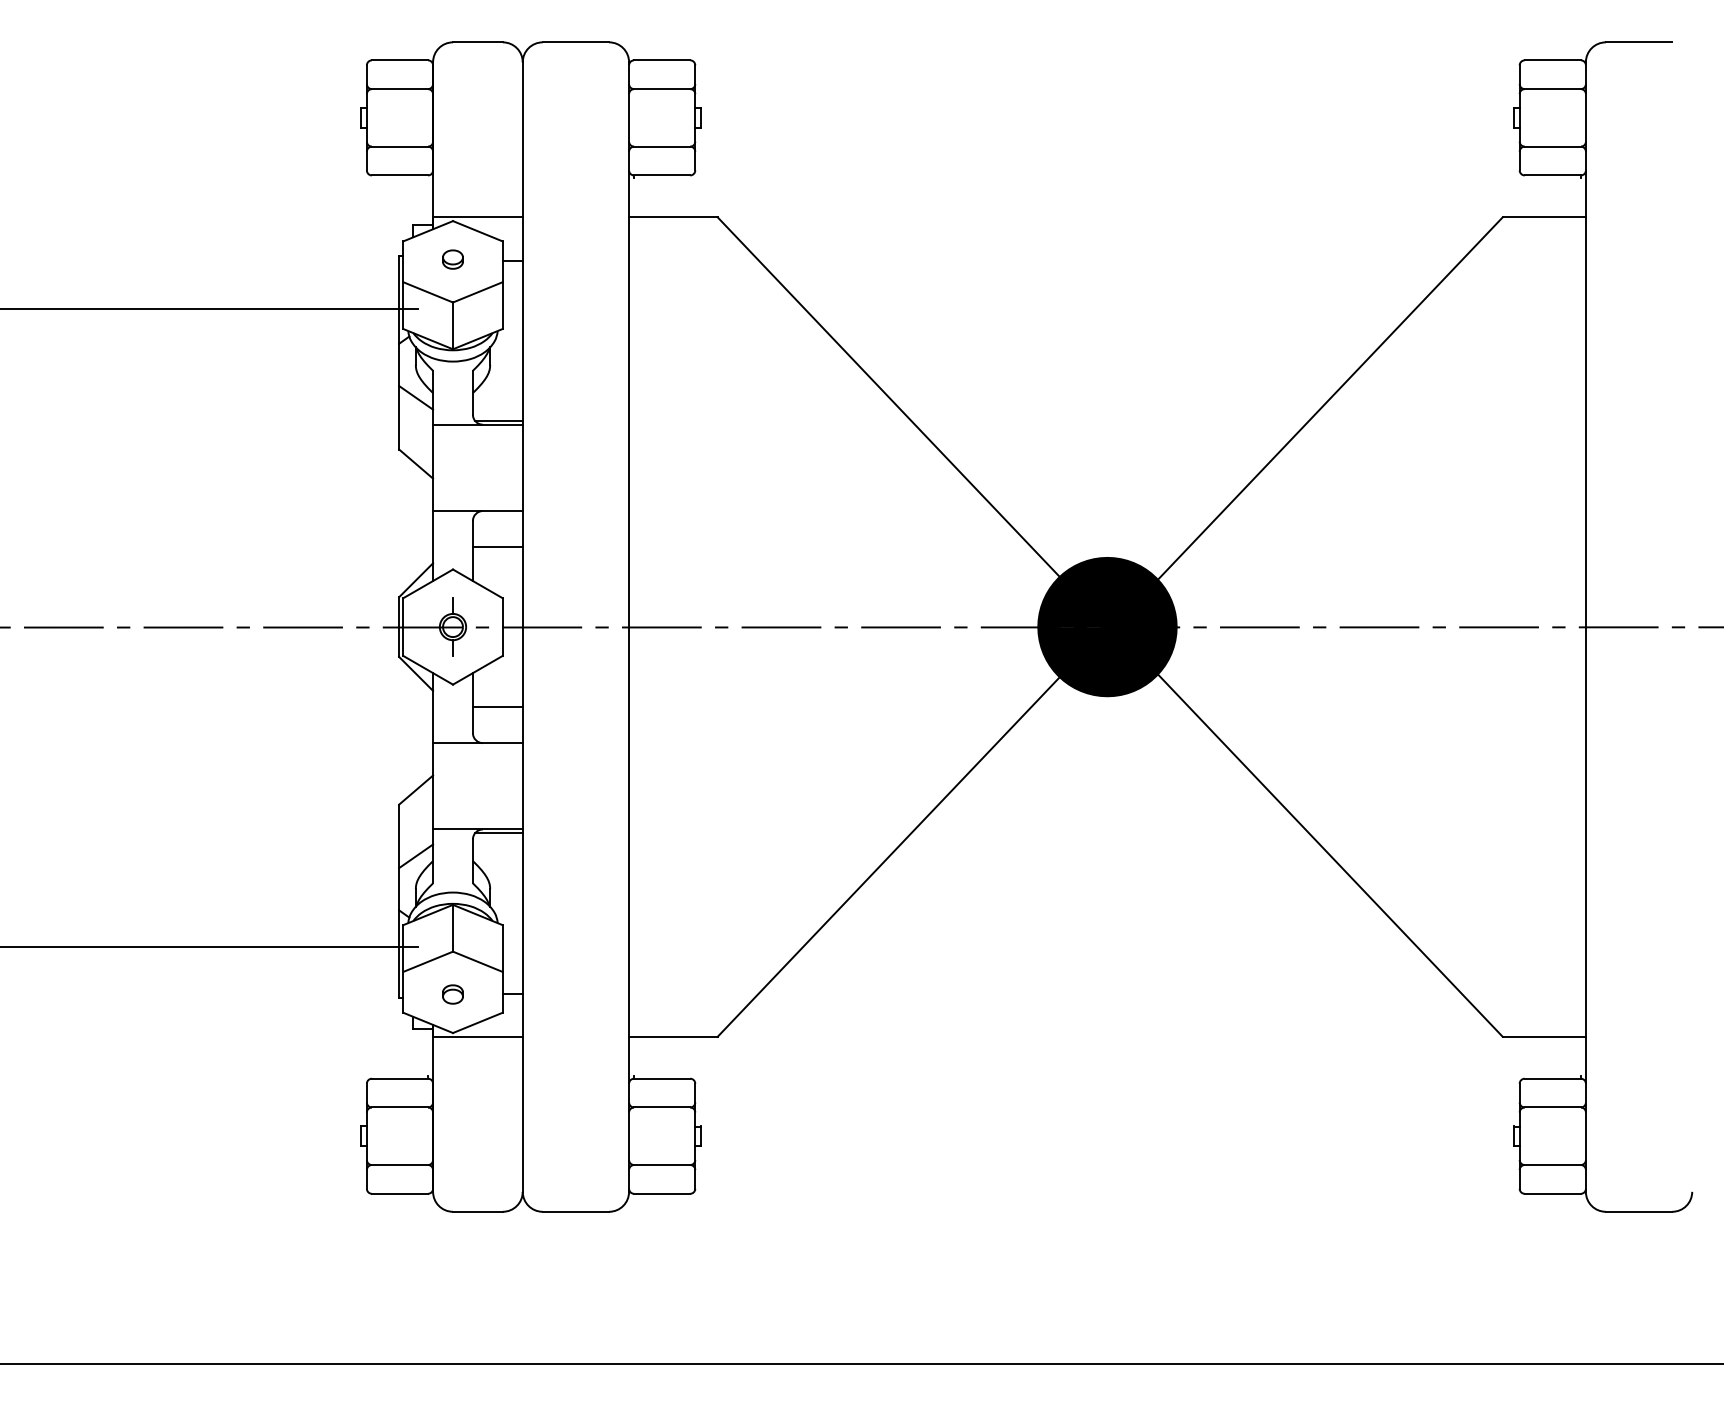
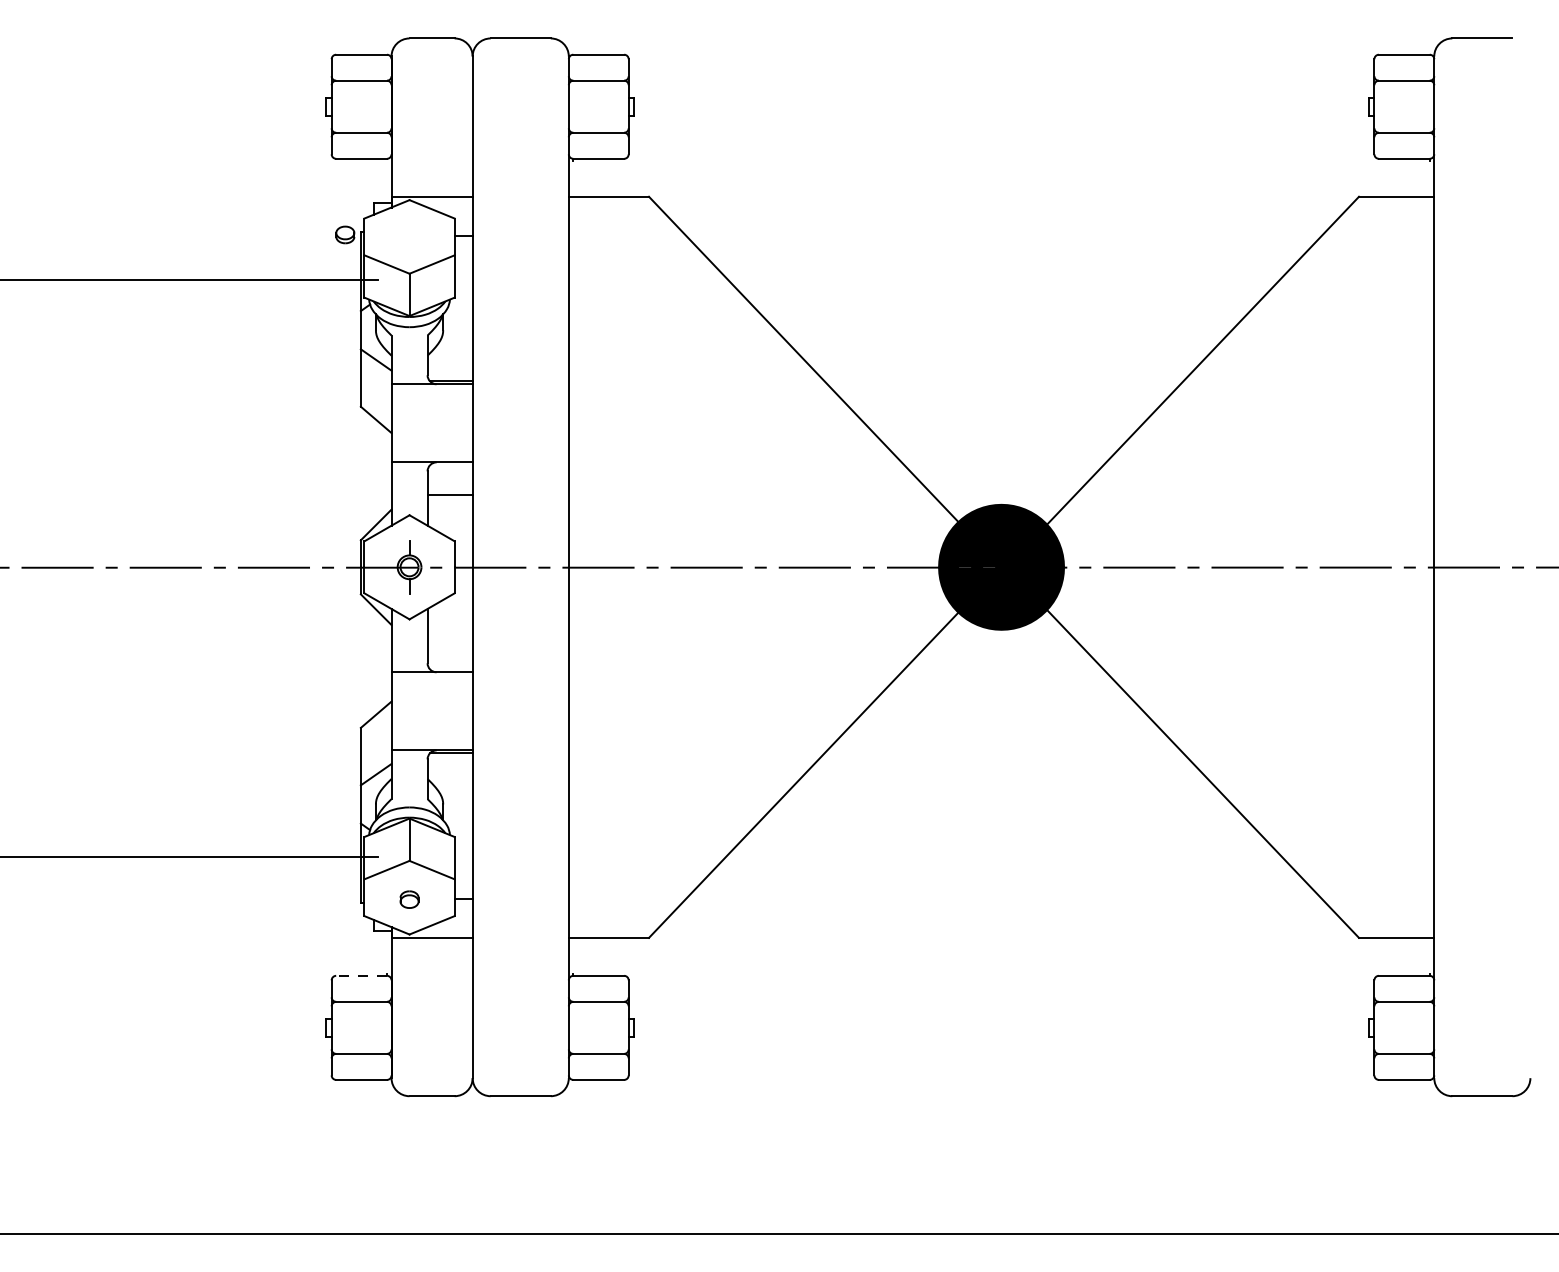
part: (452, 259) -> (344, 234), moved
line: (497, 706) -> (449, 639), removed
line: (399, 1078) -> (361, 975), solid -> dashed

